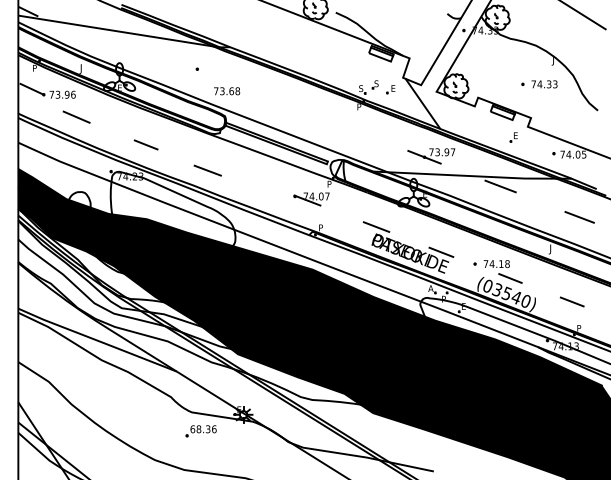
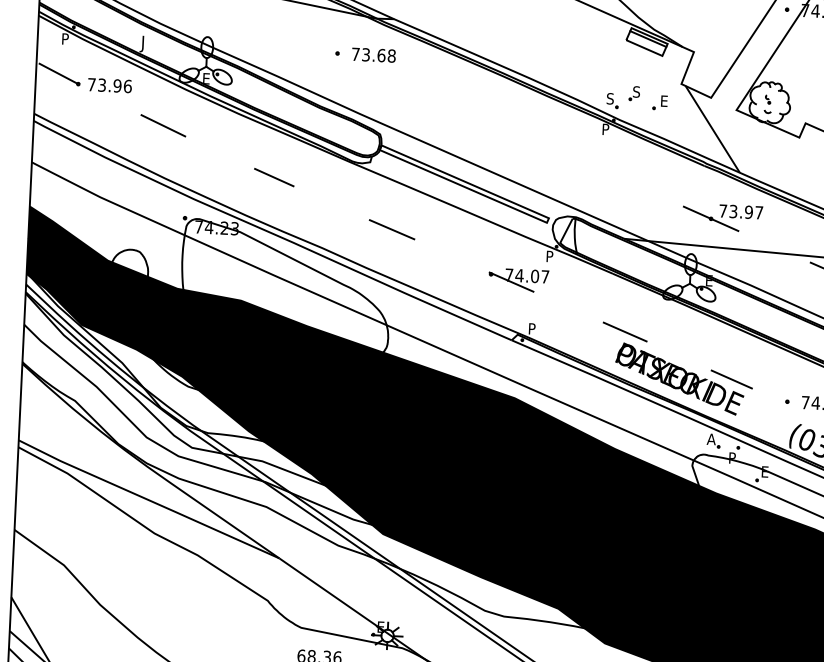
text: (227, 91) -> (374, 55), moved
line: (76, 116) -> (163, 124), moved
line: (145, 144) -> (273, 176), moved
line: (207, 170) -> (391, 229), moved

